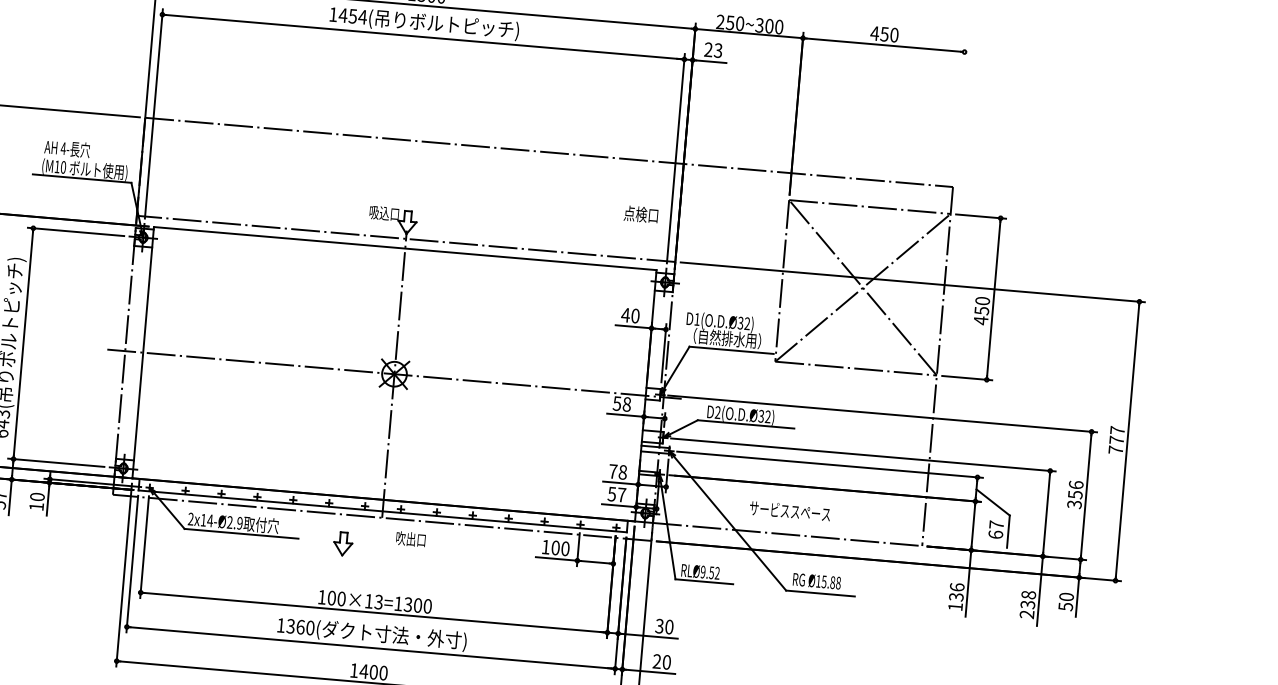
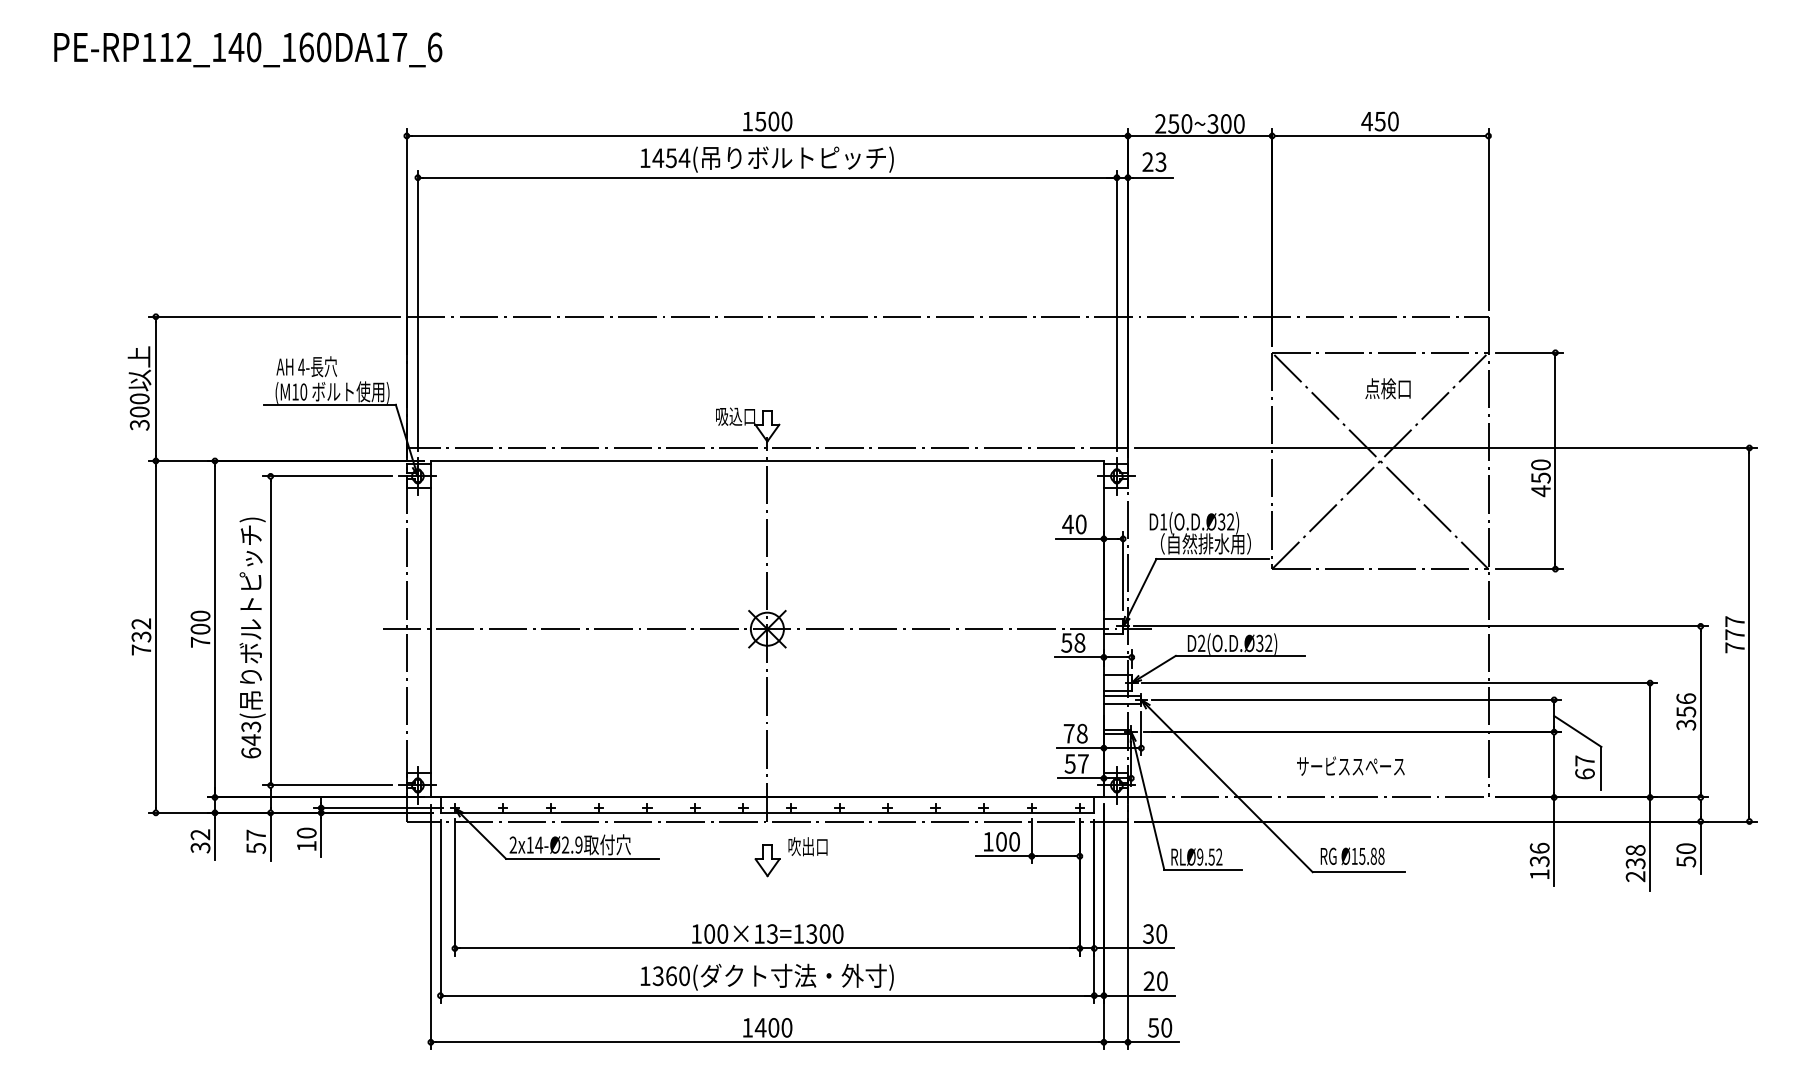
line: (959, 113) -> (1488, 218), added
text: (640, 214) -> (1387, 388), moved
text: (789, 510) -> (1350, 765), moved
part: (343, 543) -> (767, 860), moved

